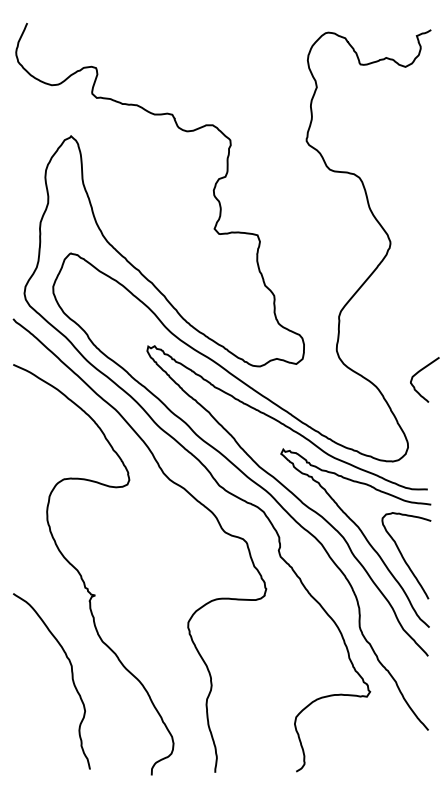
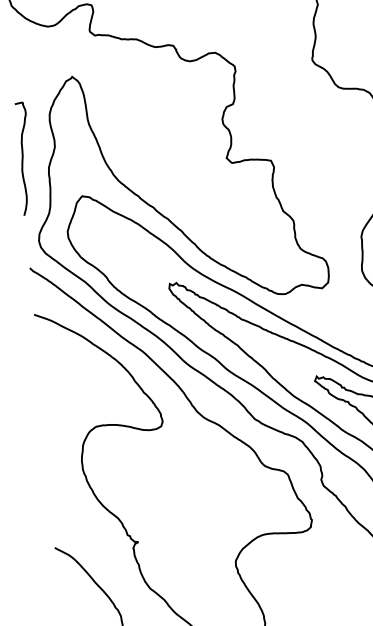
curve: (16, 211) -> (23, 158), added

